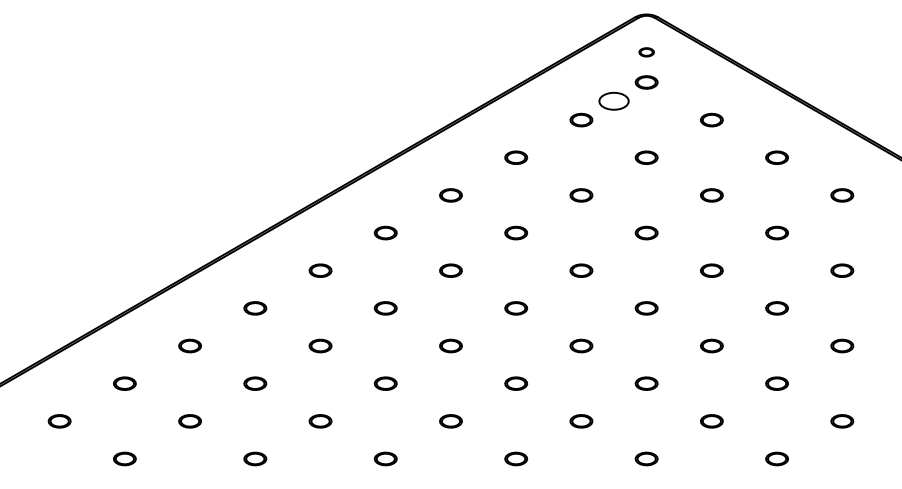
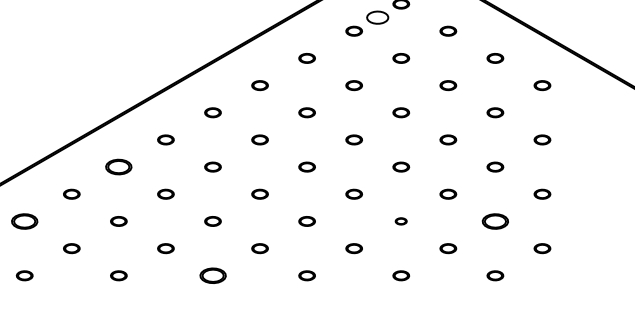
part: (255, 308) -> (119, 167), size x1.6
part: (124, 383) -> (24, 221), size x1.6
part: (646, 383) -> (401, 221), size x0.7
part: (776, 383) -> (494, 221), size x1.6
part: (385, 458) -> (212, 275), size x1.6

